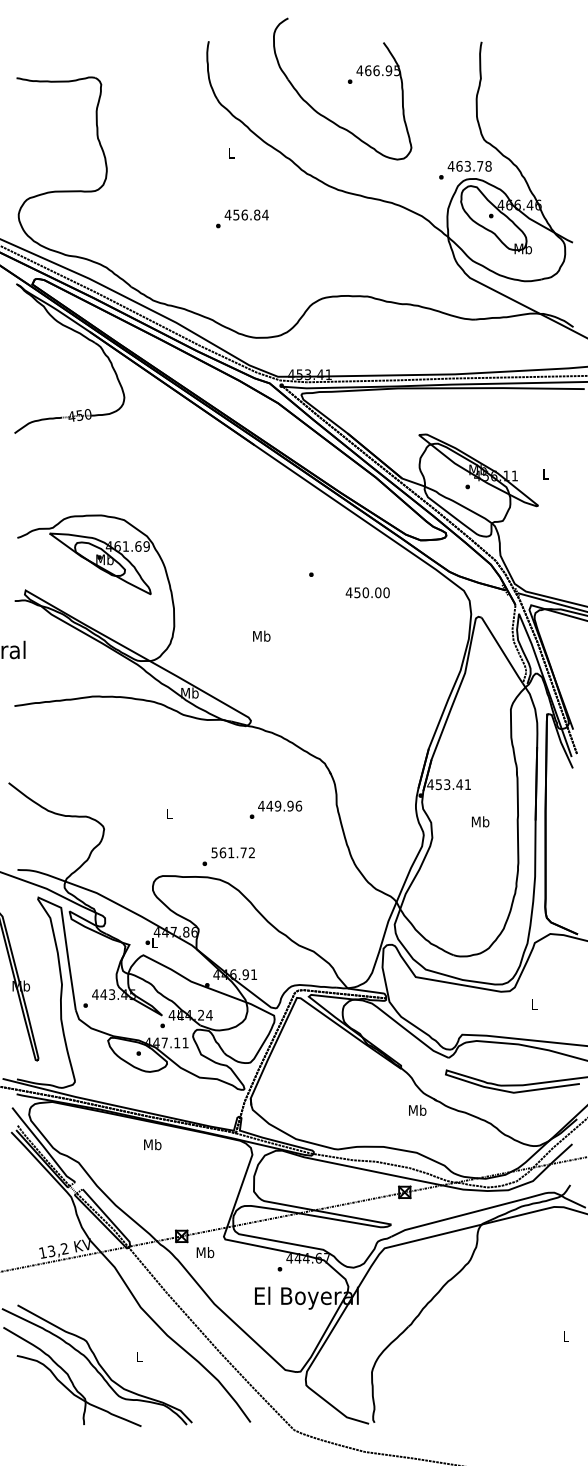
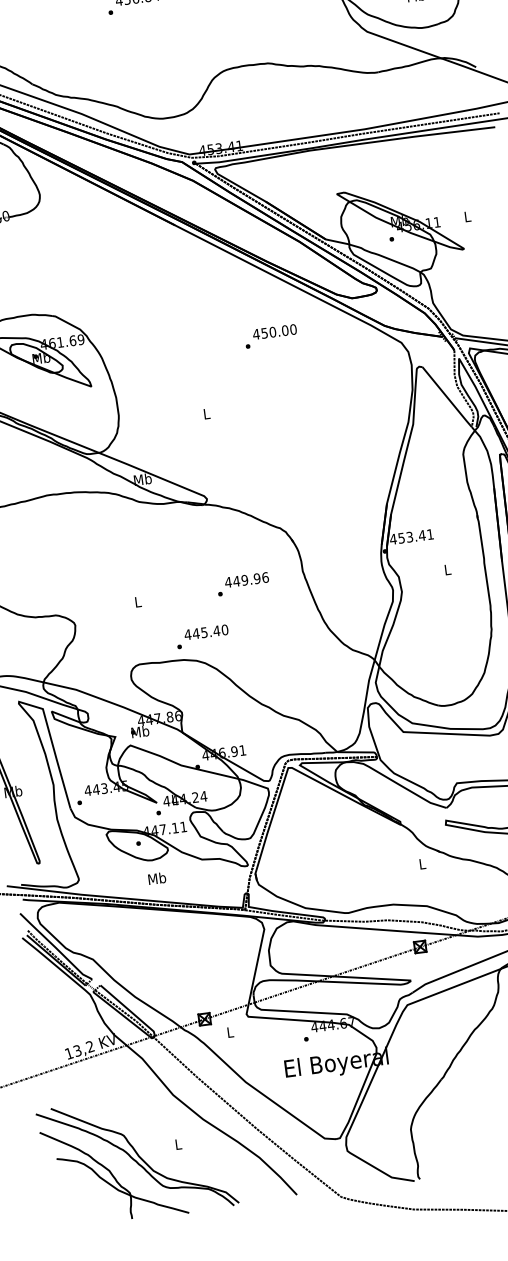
text: (367, 592) -> (274, 331), moved
text: (261, 635) -> (206, 413), Mb -> L
text: (480, 821) -> (447, 569), Mb -> L
text: (233, 852) -> (206, 631), 561.72 -> 445.40
text: (154, 942) -> (139, 731), L -> Mb
text: (417, 1109) -> (422, 863), Mb -> L
text: (152, 1144) -> (156, 878), moved
text: (205, 1252) -> (230, 1032), Mb -> L

